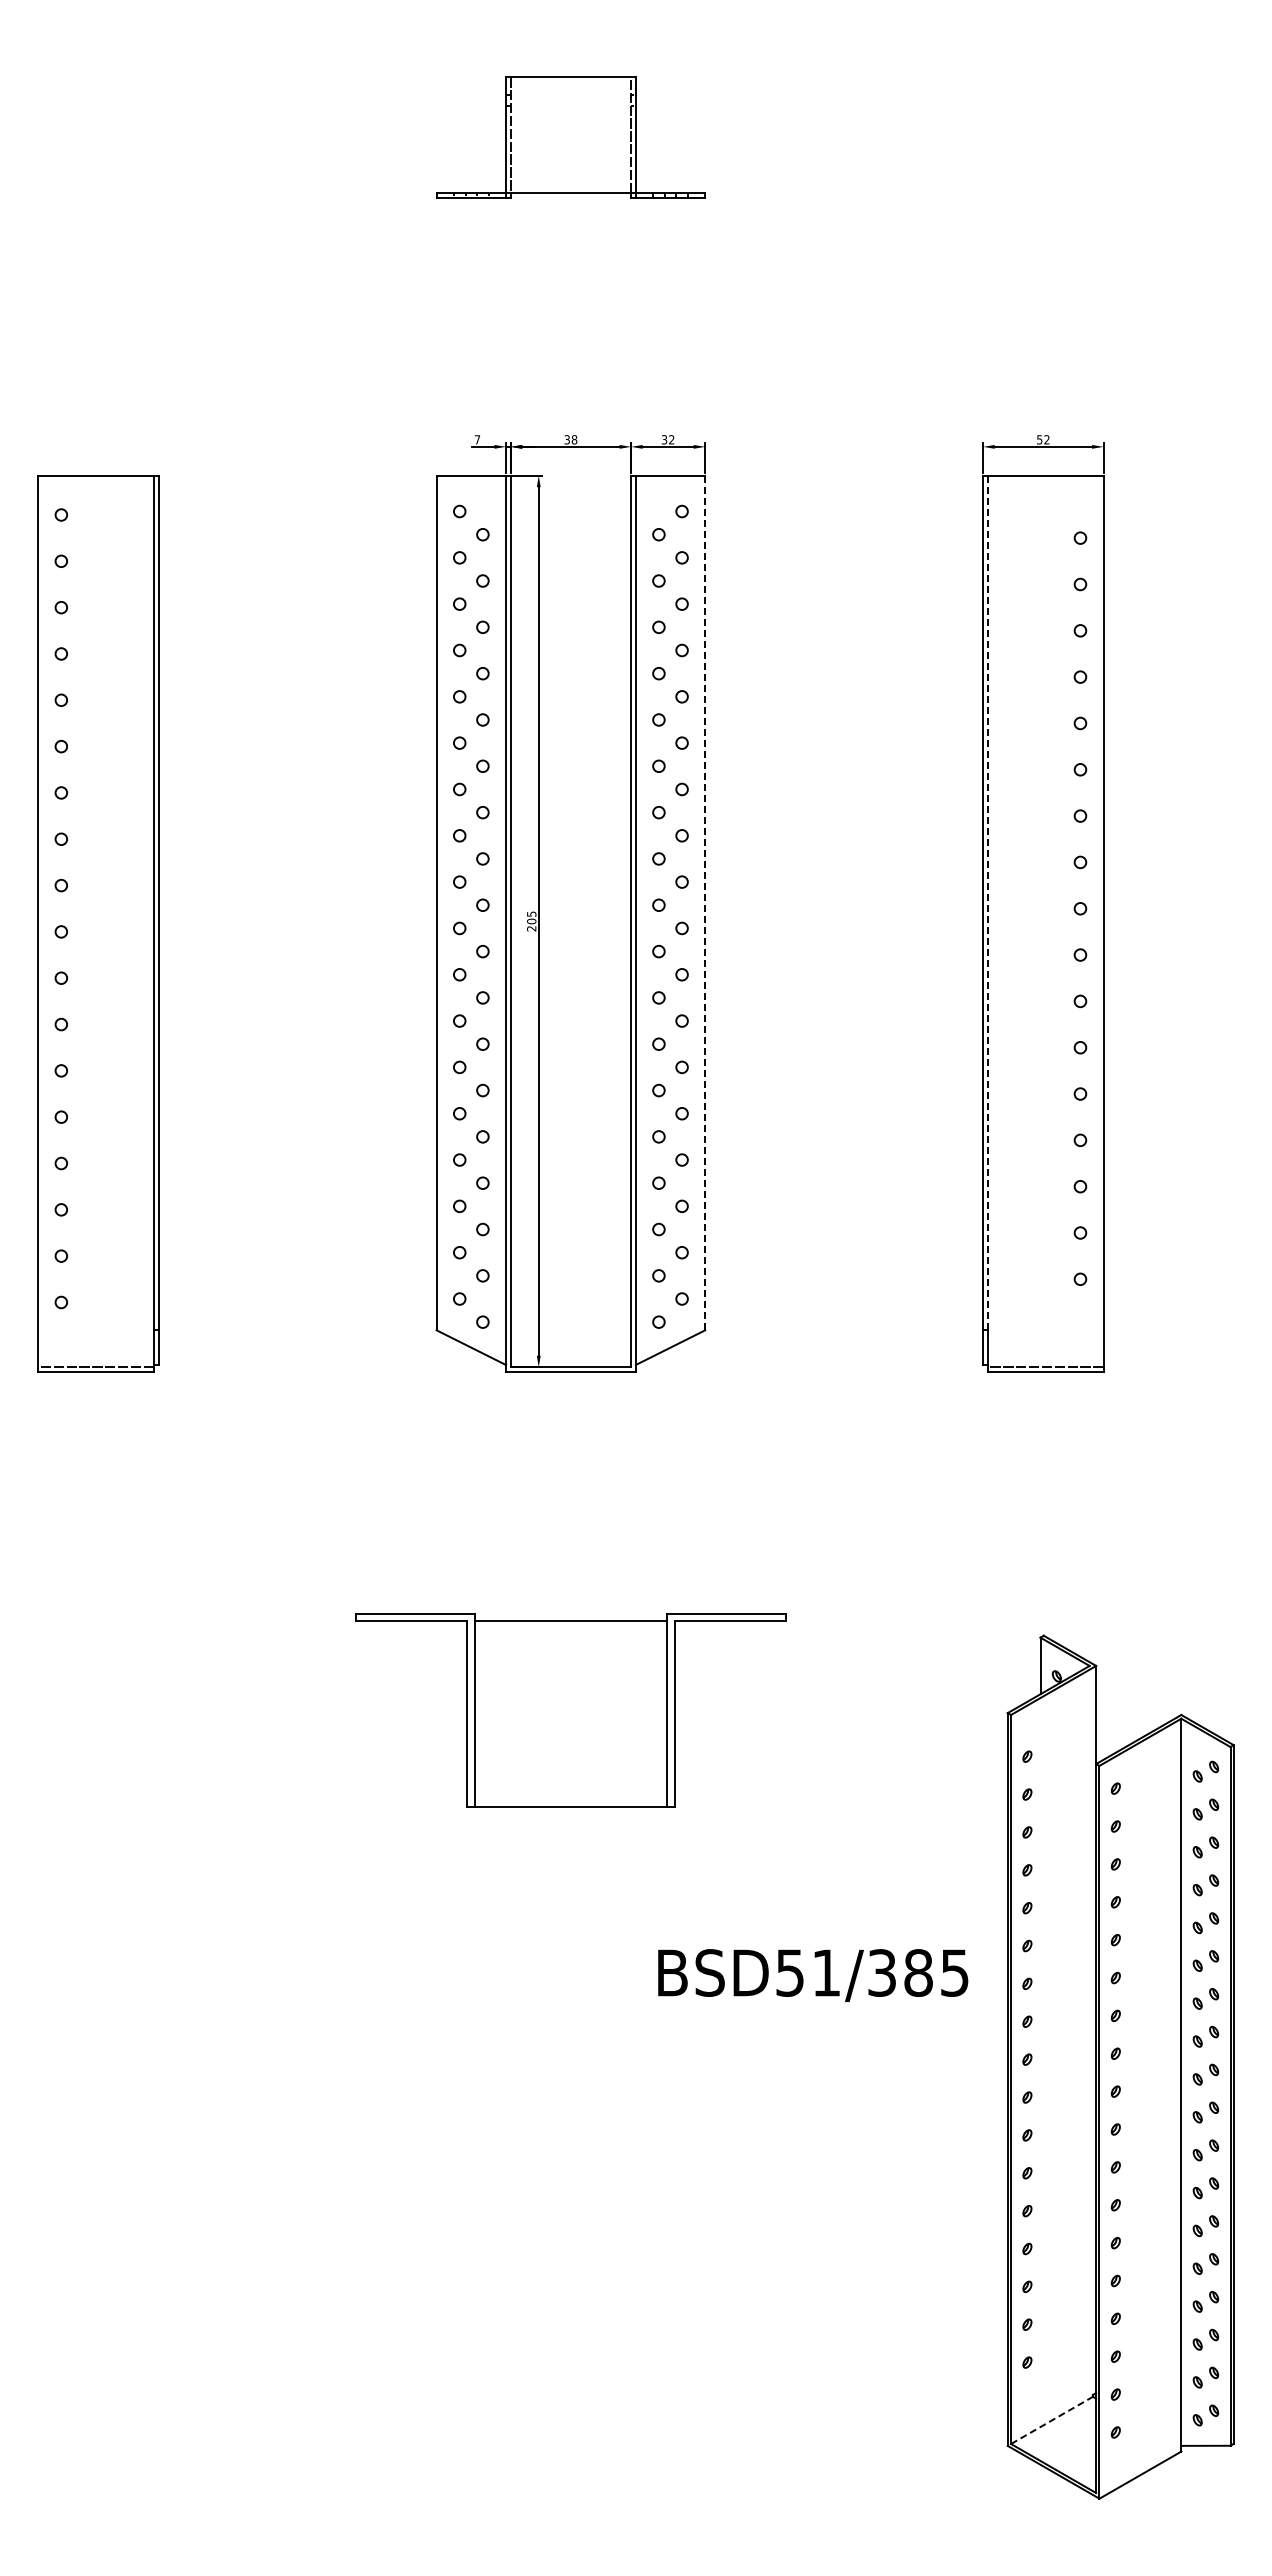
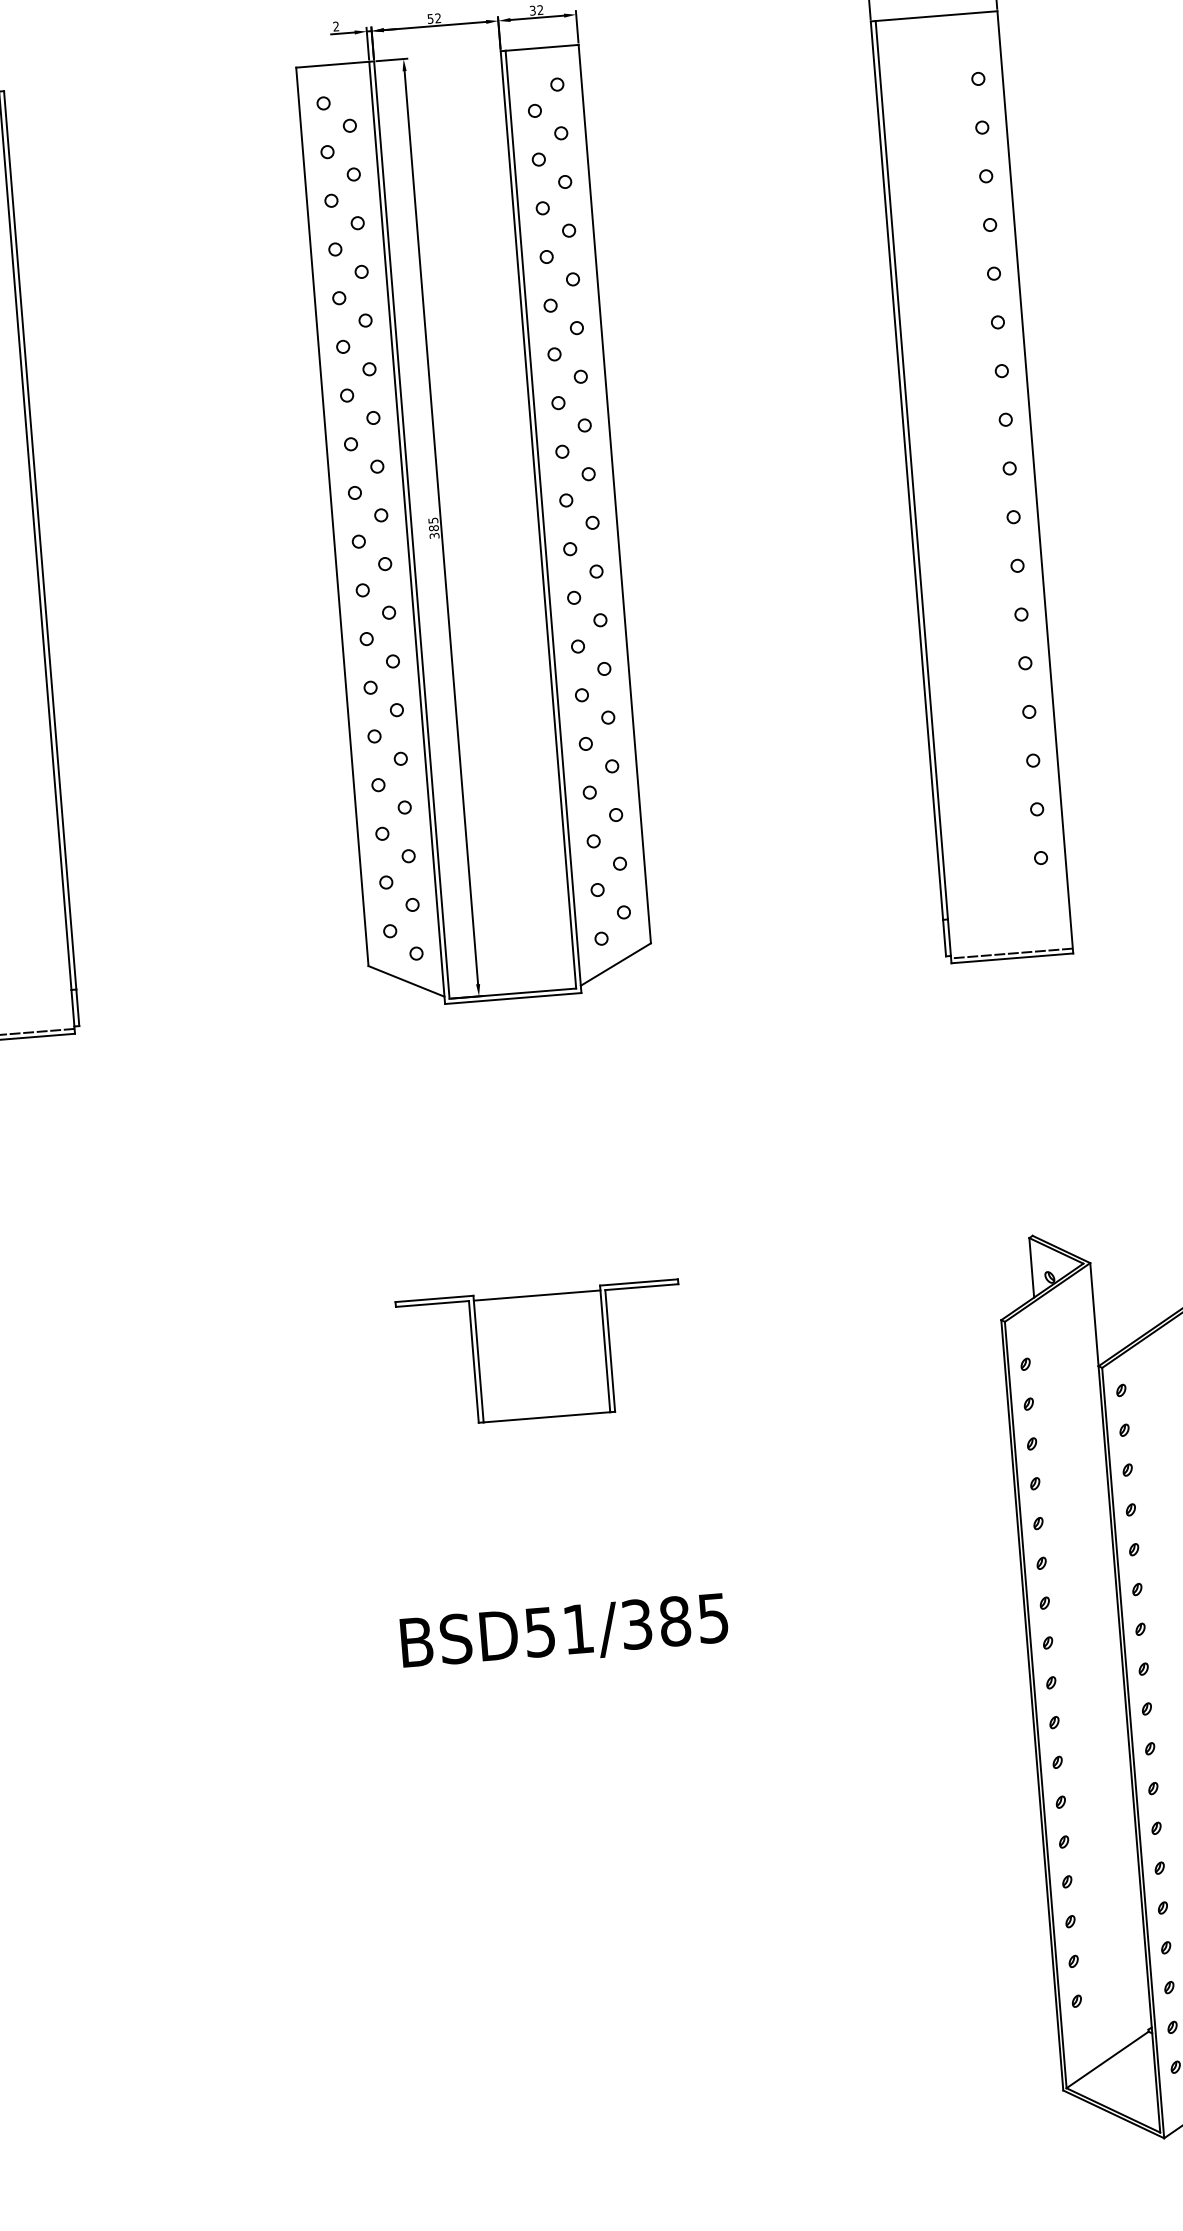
text: (477, 439) -> (336, 26), 7 -> 2
text: (570, 439) -> (433, 18), 38 -> 52
line: (705, 902) -> (615, 493), dashed -> solid
line: (987, 902) -> (911, 469), dashed -> solid
text: (531, 924) -> (433, 531), 205 -> 385
part: (570, 1709) -> (541, 1353), size x0.62
text: (813, 1975) -> (564, 1632), moved
line: (1052, 2420) -> (1108, 2060), dashed -> solid

